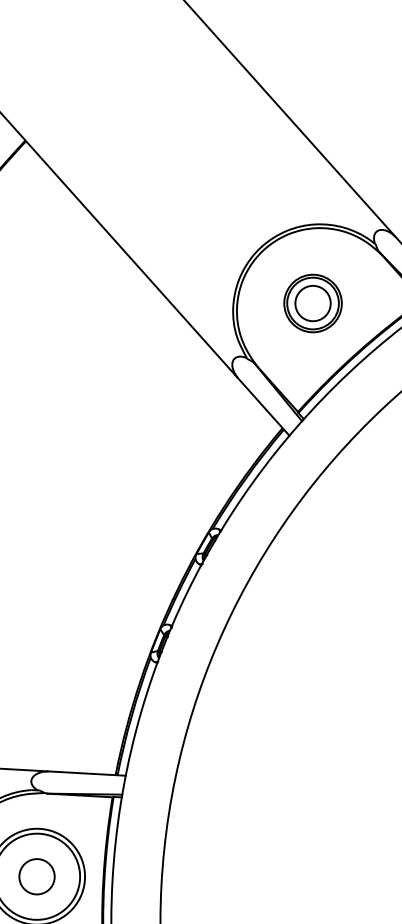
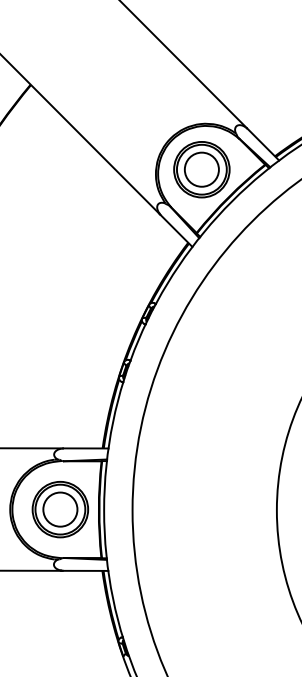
part: (312, 302) -> (201, 169), size x1.67
circle: (37, 876) -> (60, 509), size x1.67

